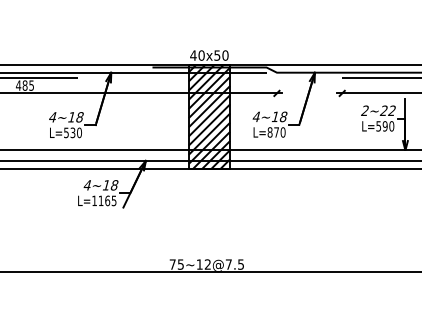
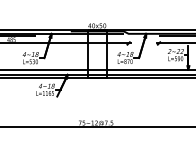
hatch: (207, 117) -> (96, 54), removed

